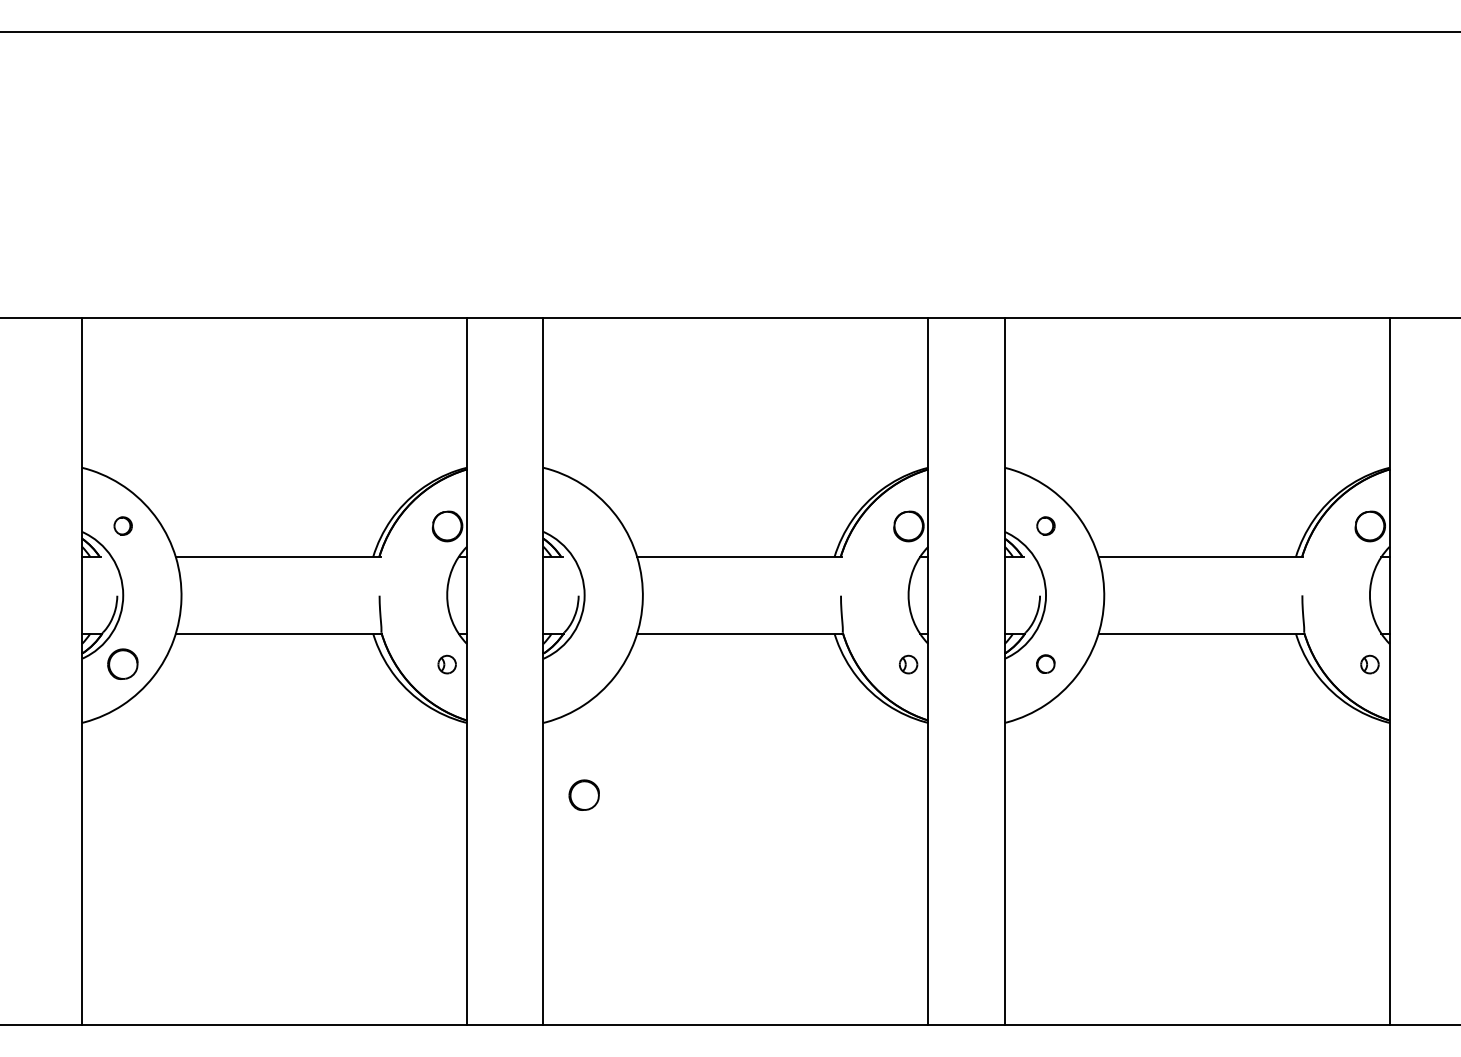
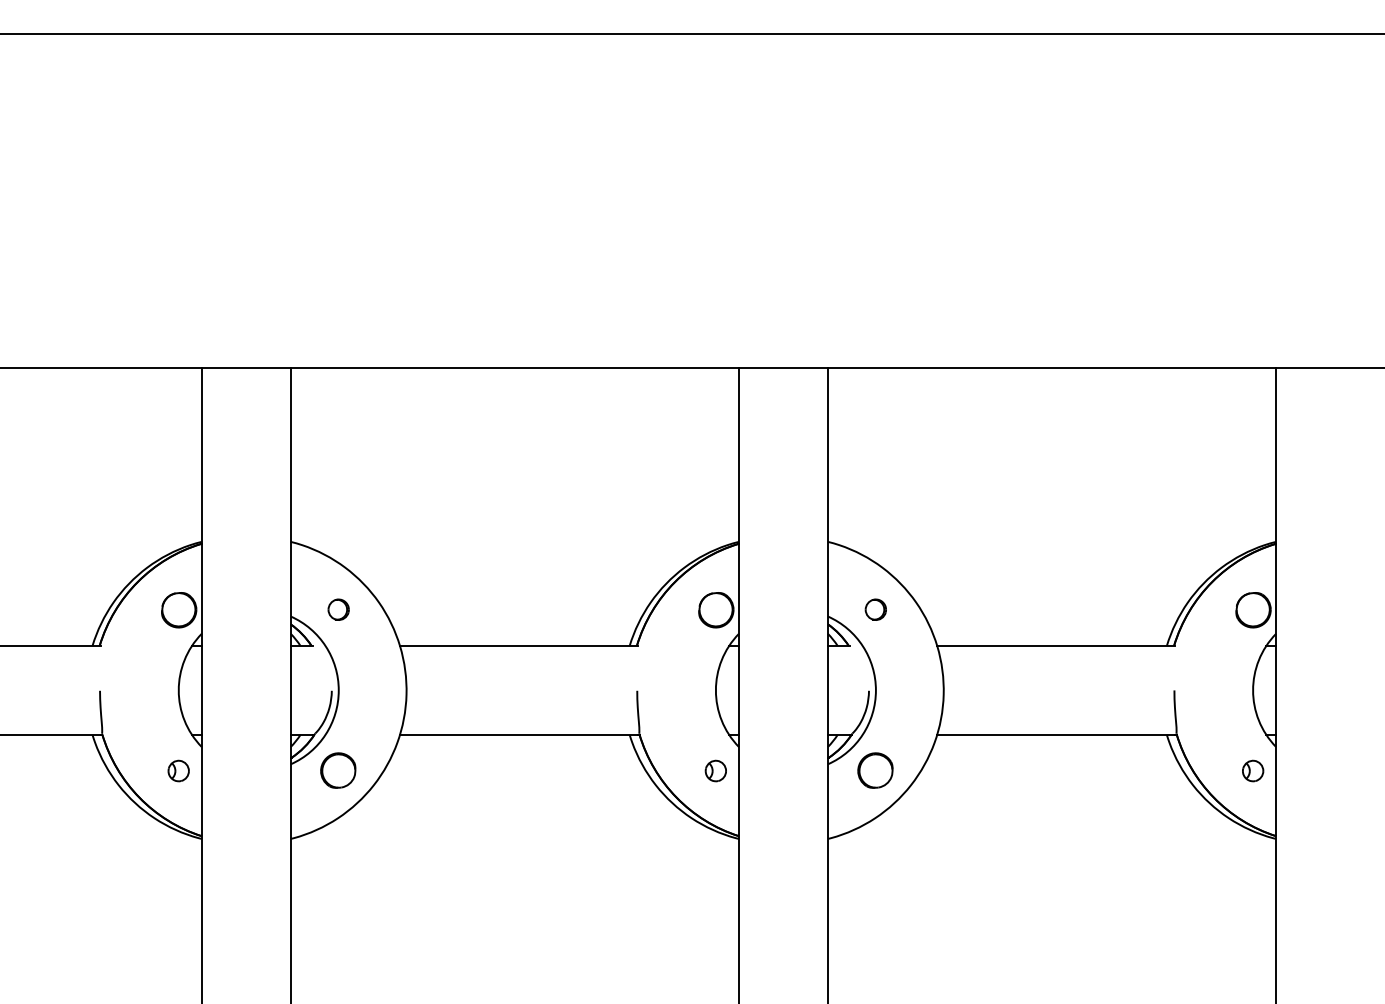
part: (584, 525) -> (338, 609), added
part: (1045, 663) -> (875, 769), size x1.67
part: (583, 794) -> (337, 769), moved

